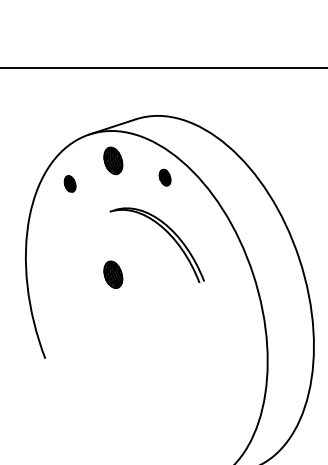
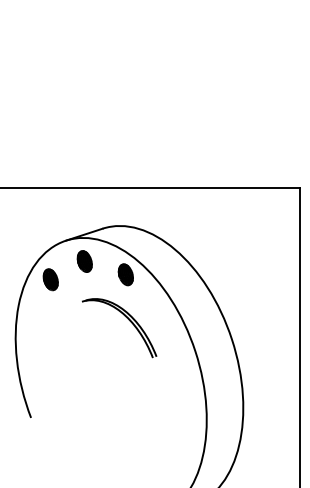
part: (164, 177) -> (125, 274), size x1.67
part: (69, 183) -> (50, 279), size x1.67
part: (112, 274) -> (84, 351), removed

